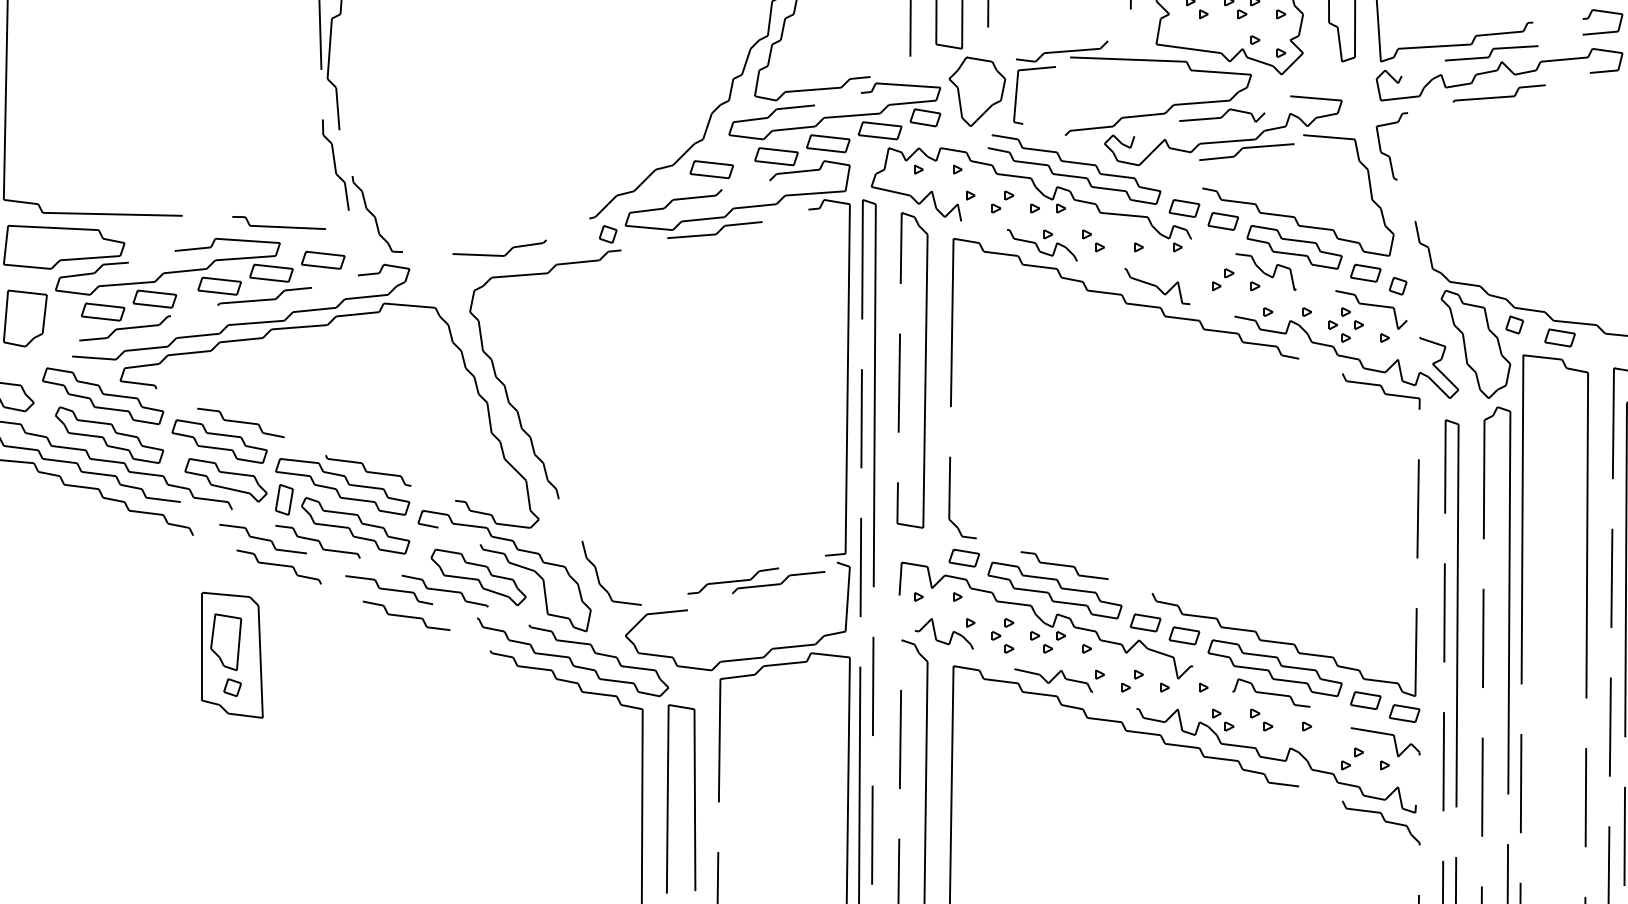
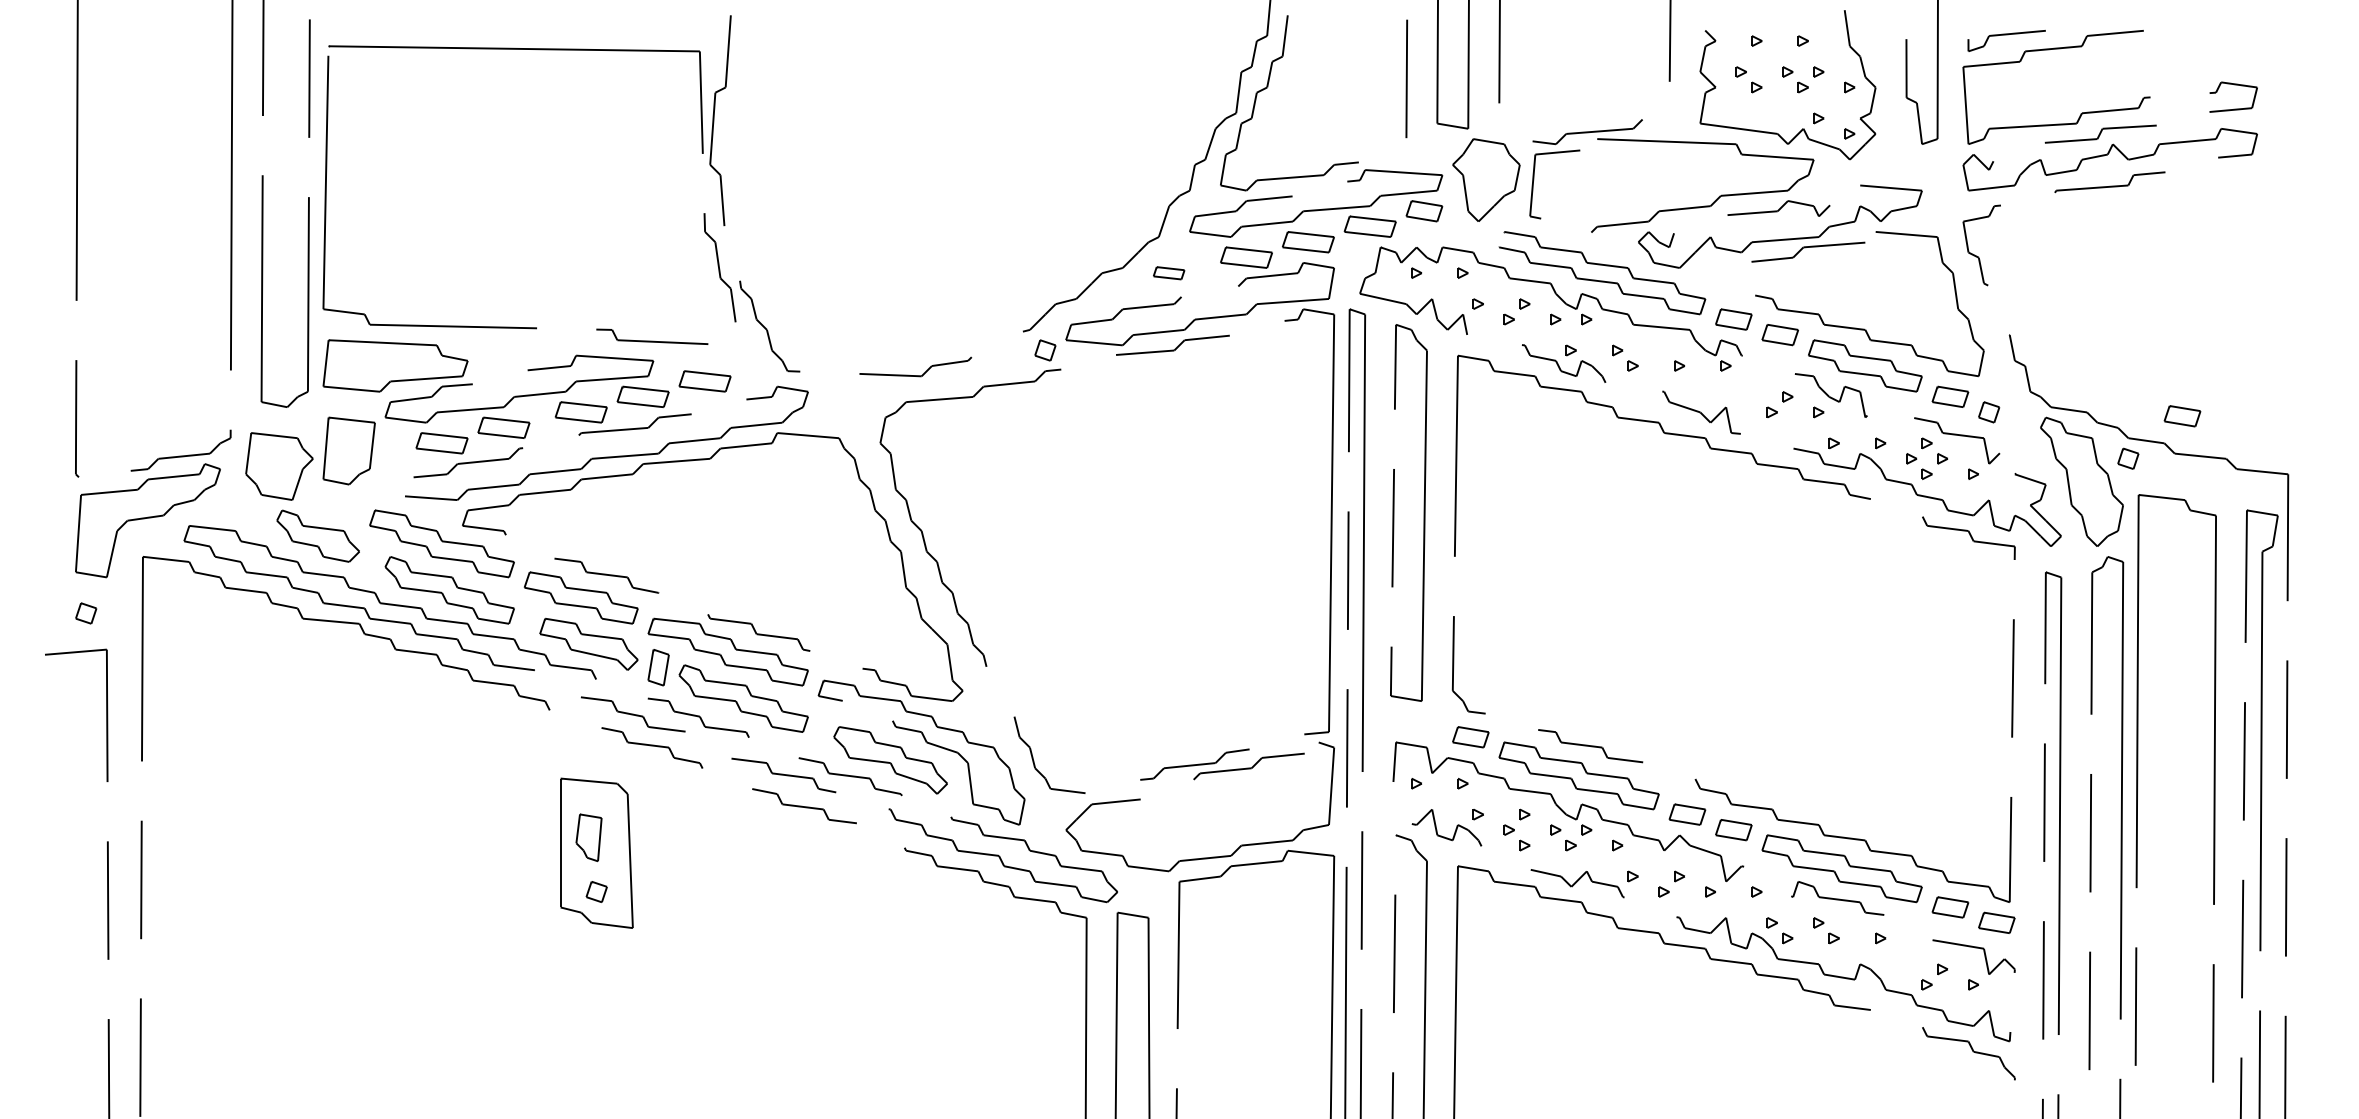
part: (711, 169) -> (1168, 273), size x0.6
part: (1560, 338) -> (2182, 416), moved
part: (225, 642) -> (588, 837), size x0.7

